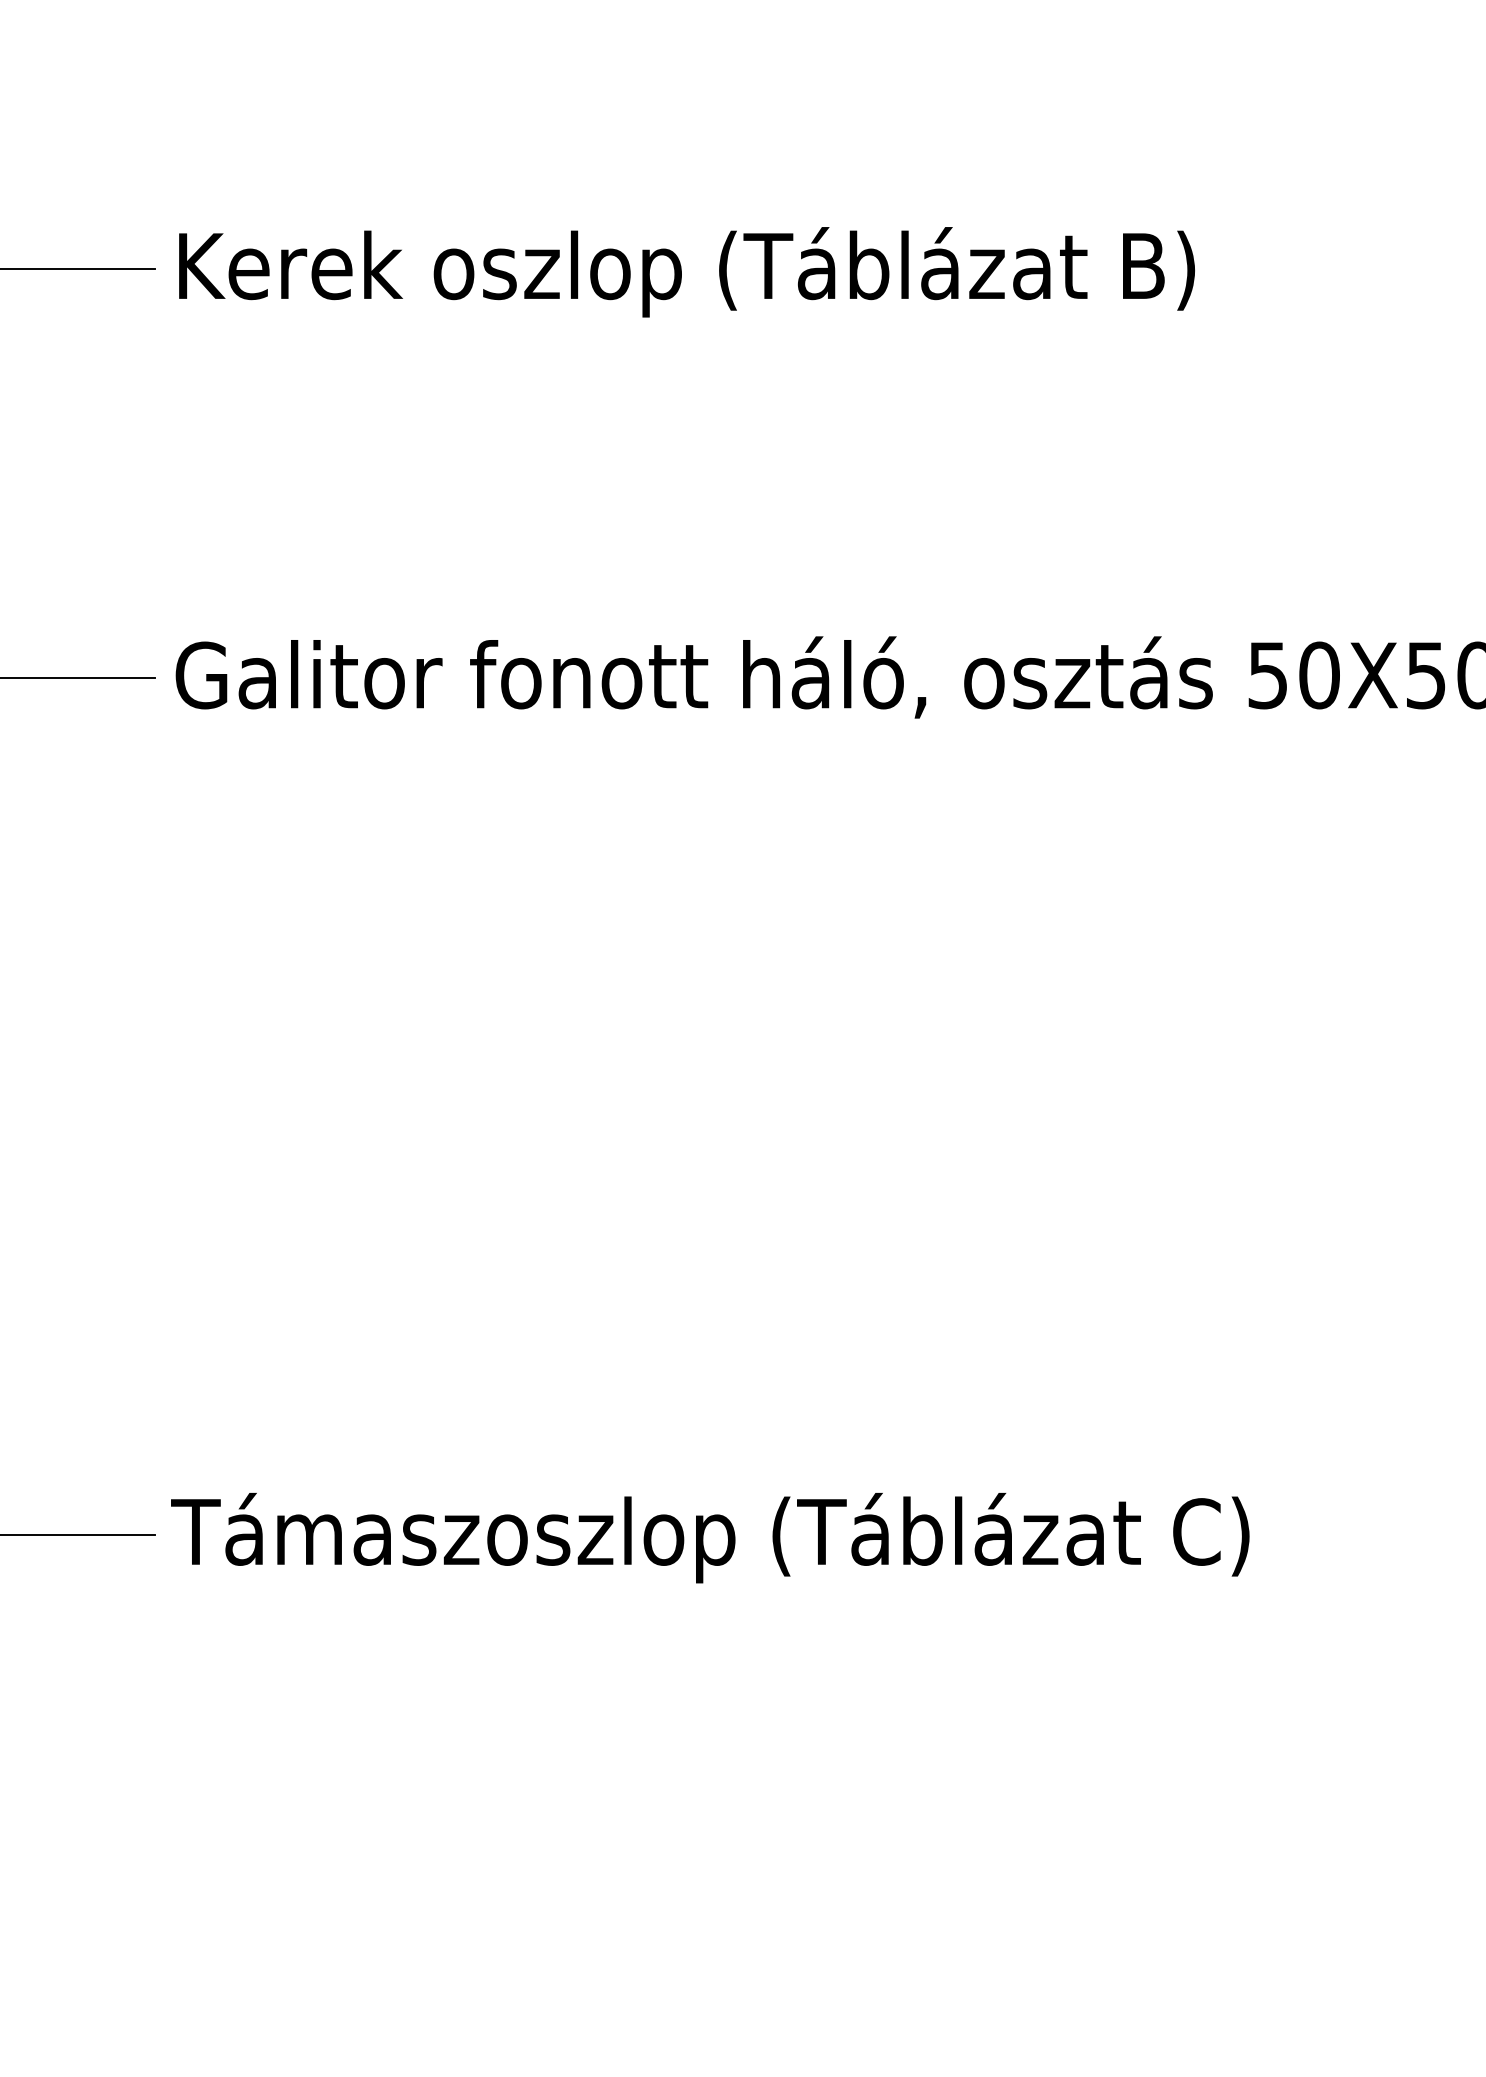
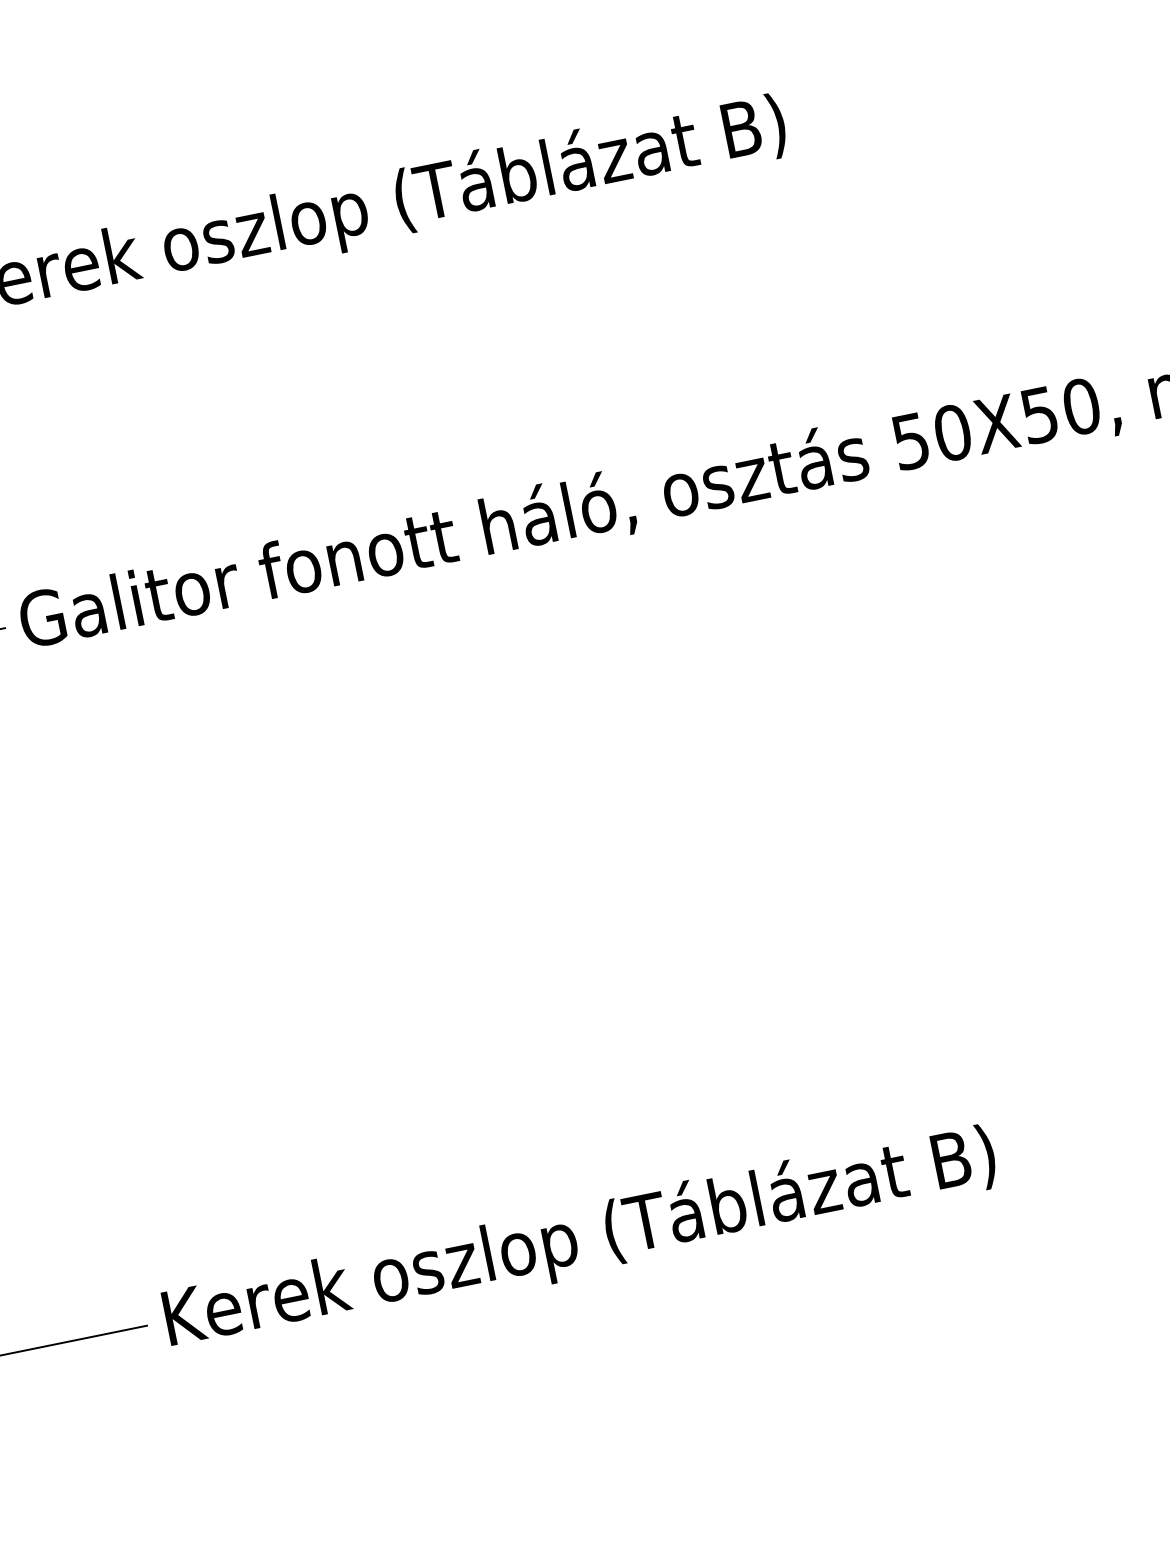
text: (710, 1537) -> (599, 1235), Támaszoszlop (Táblázat C) -> Kerek oszlop (Táblázat B)

